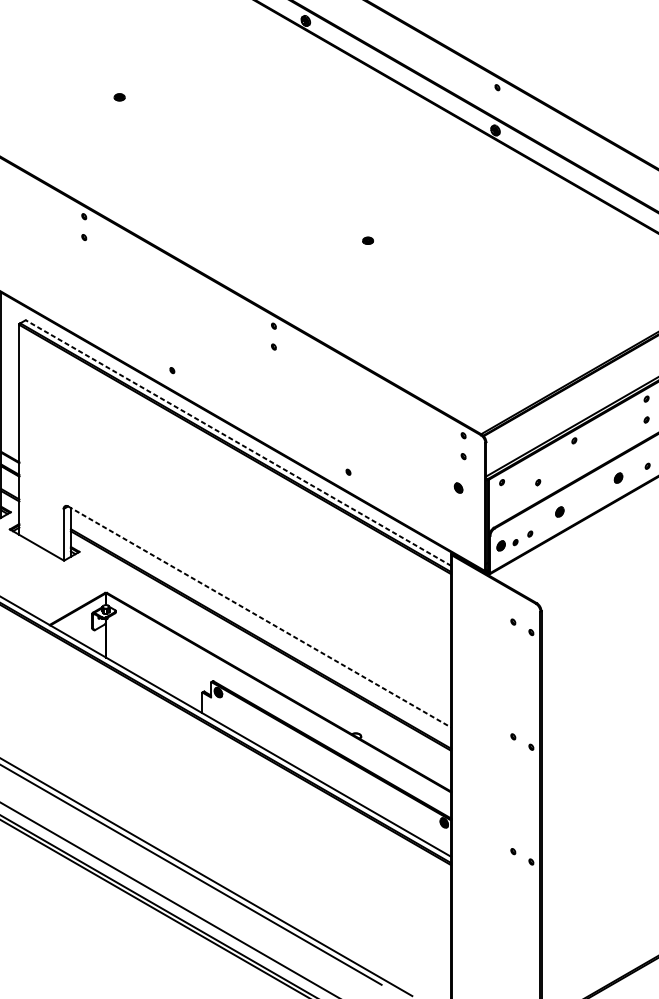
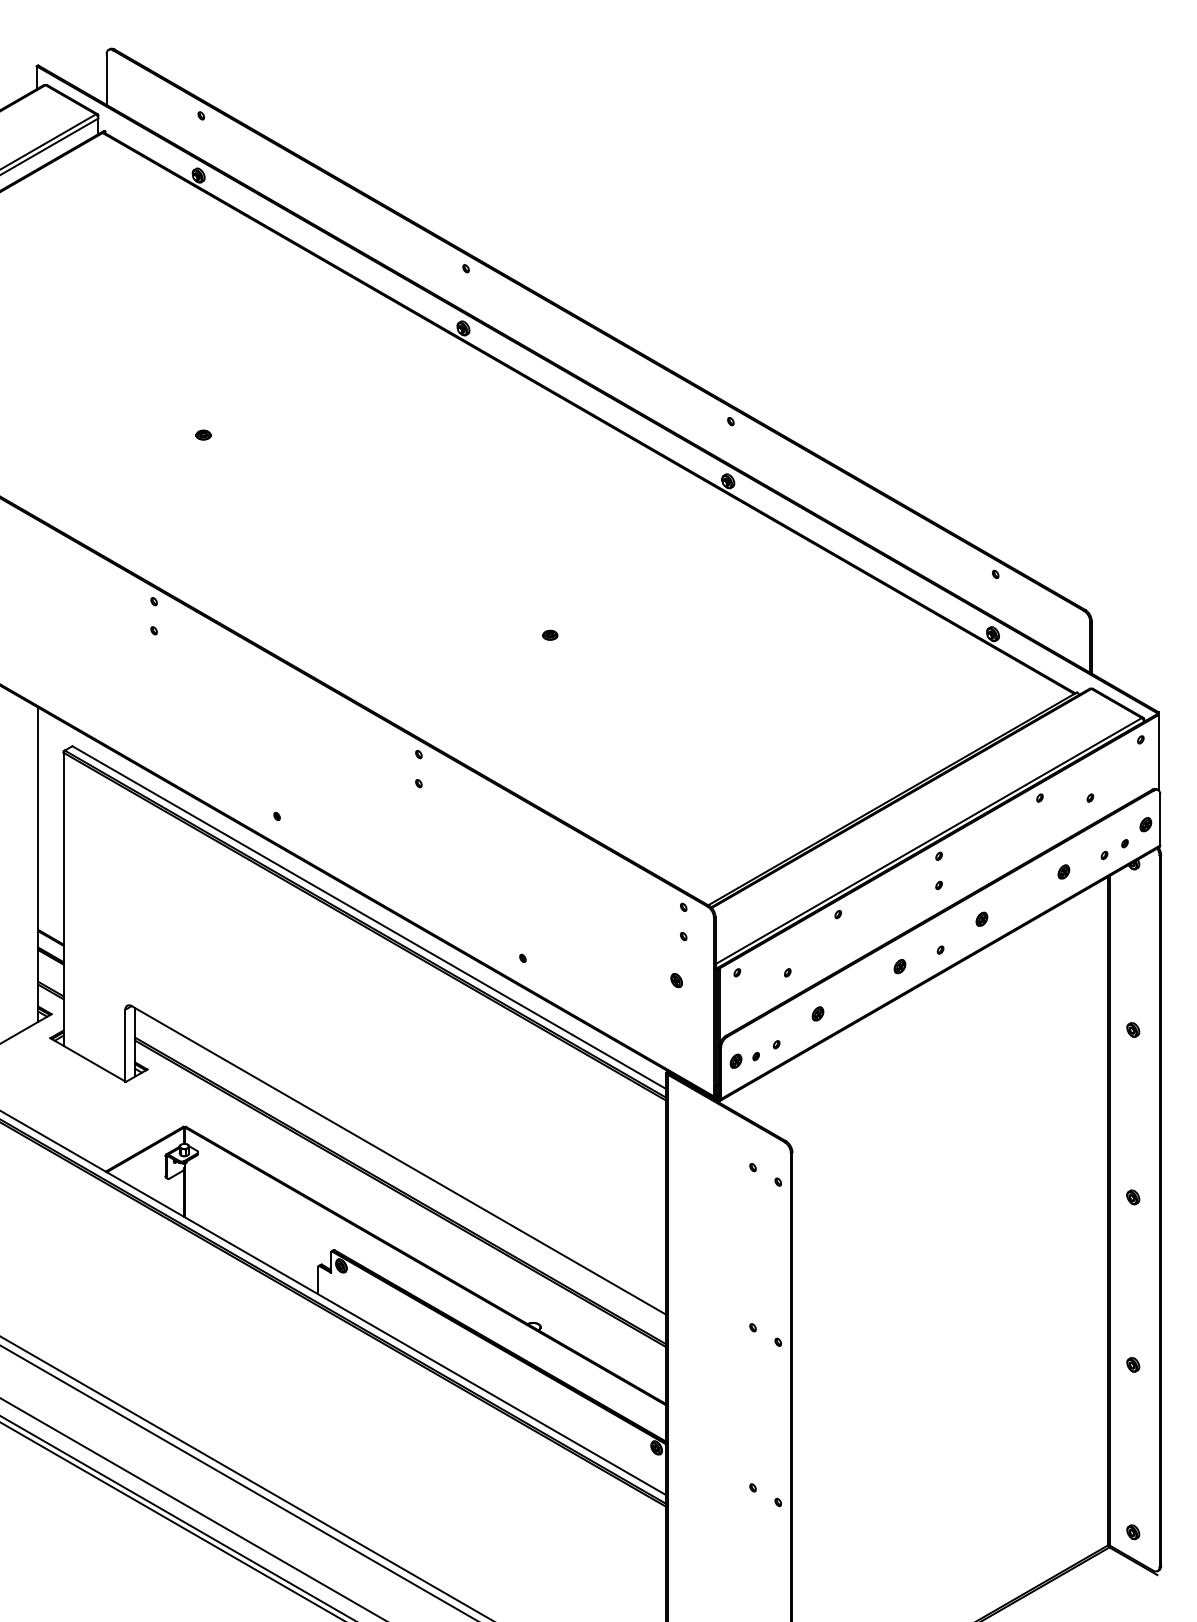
line: (238, 442) -> (369, 917), dashed -> solid
line: (260, 617) -> (399, 1160), dashed -> solid

